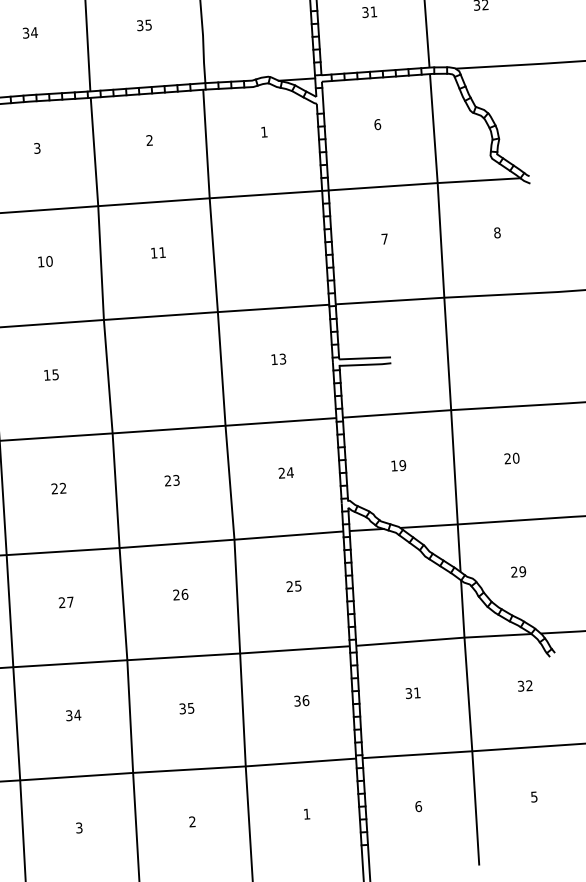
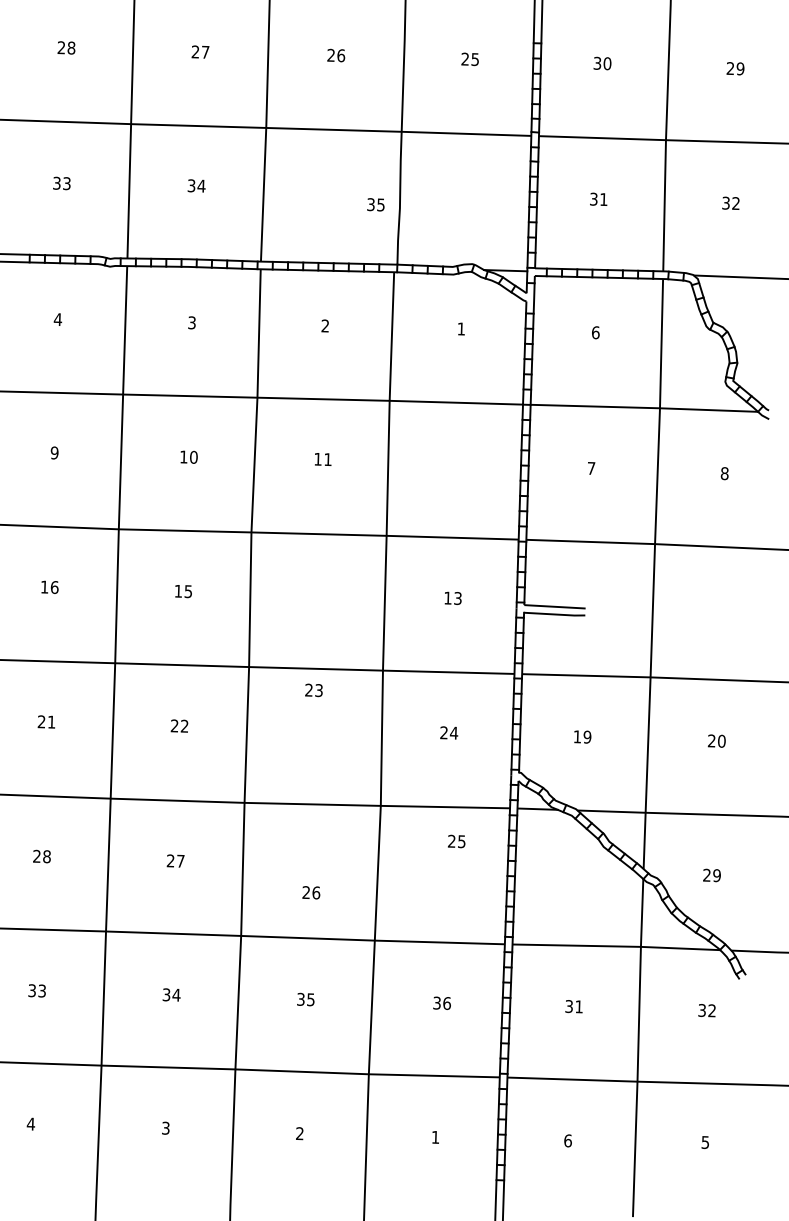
text: (143, 25) -> (375, 204), moved
text: (171, 480) -> (313, 690), moved
text: (293, 586) -> (456, 841), moved
text: (180, 594) -> (311, 892), moved

